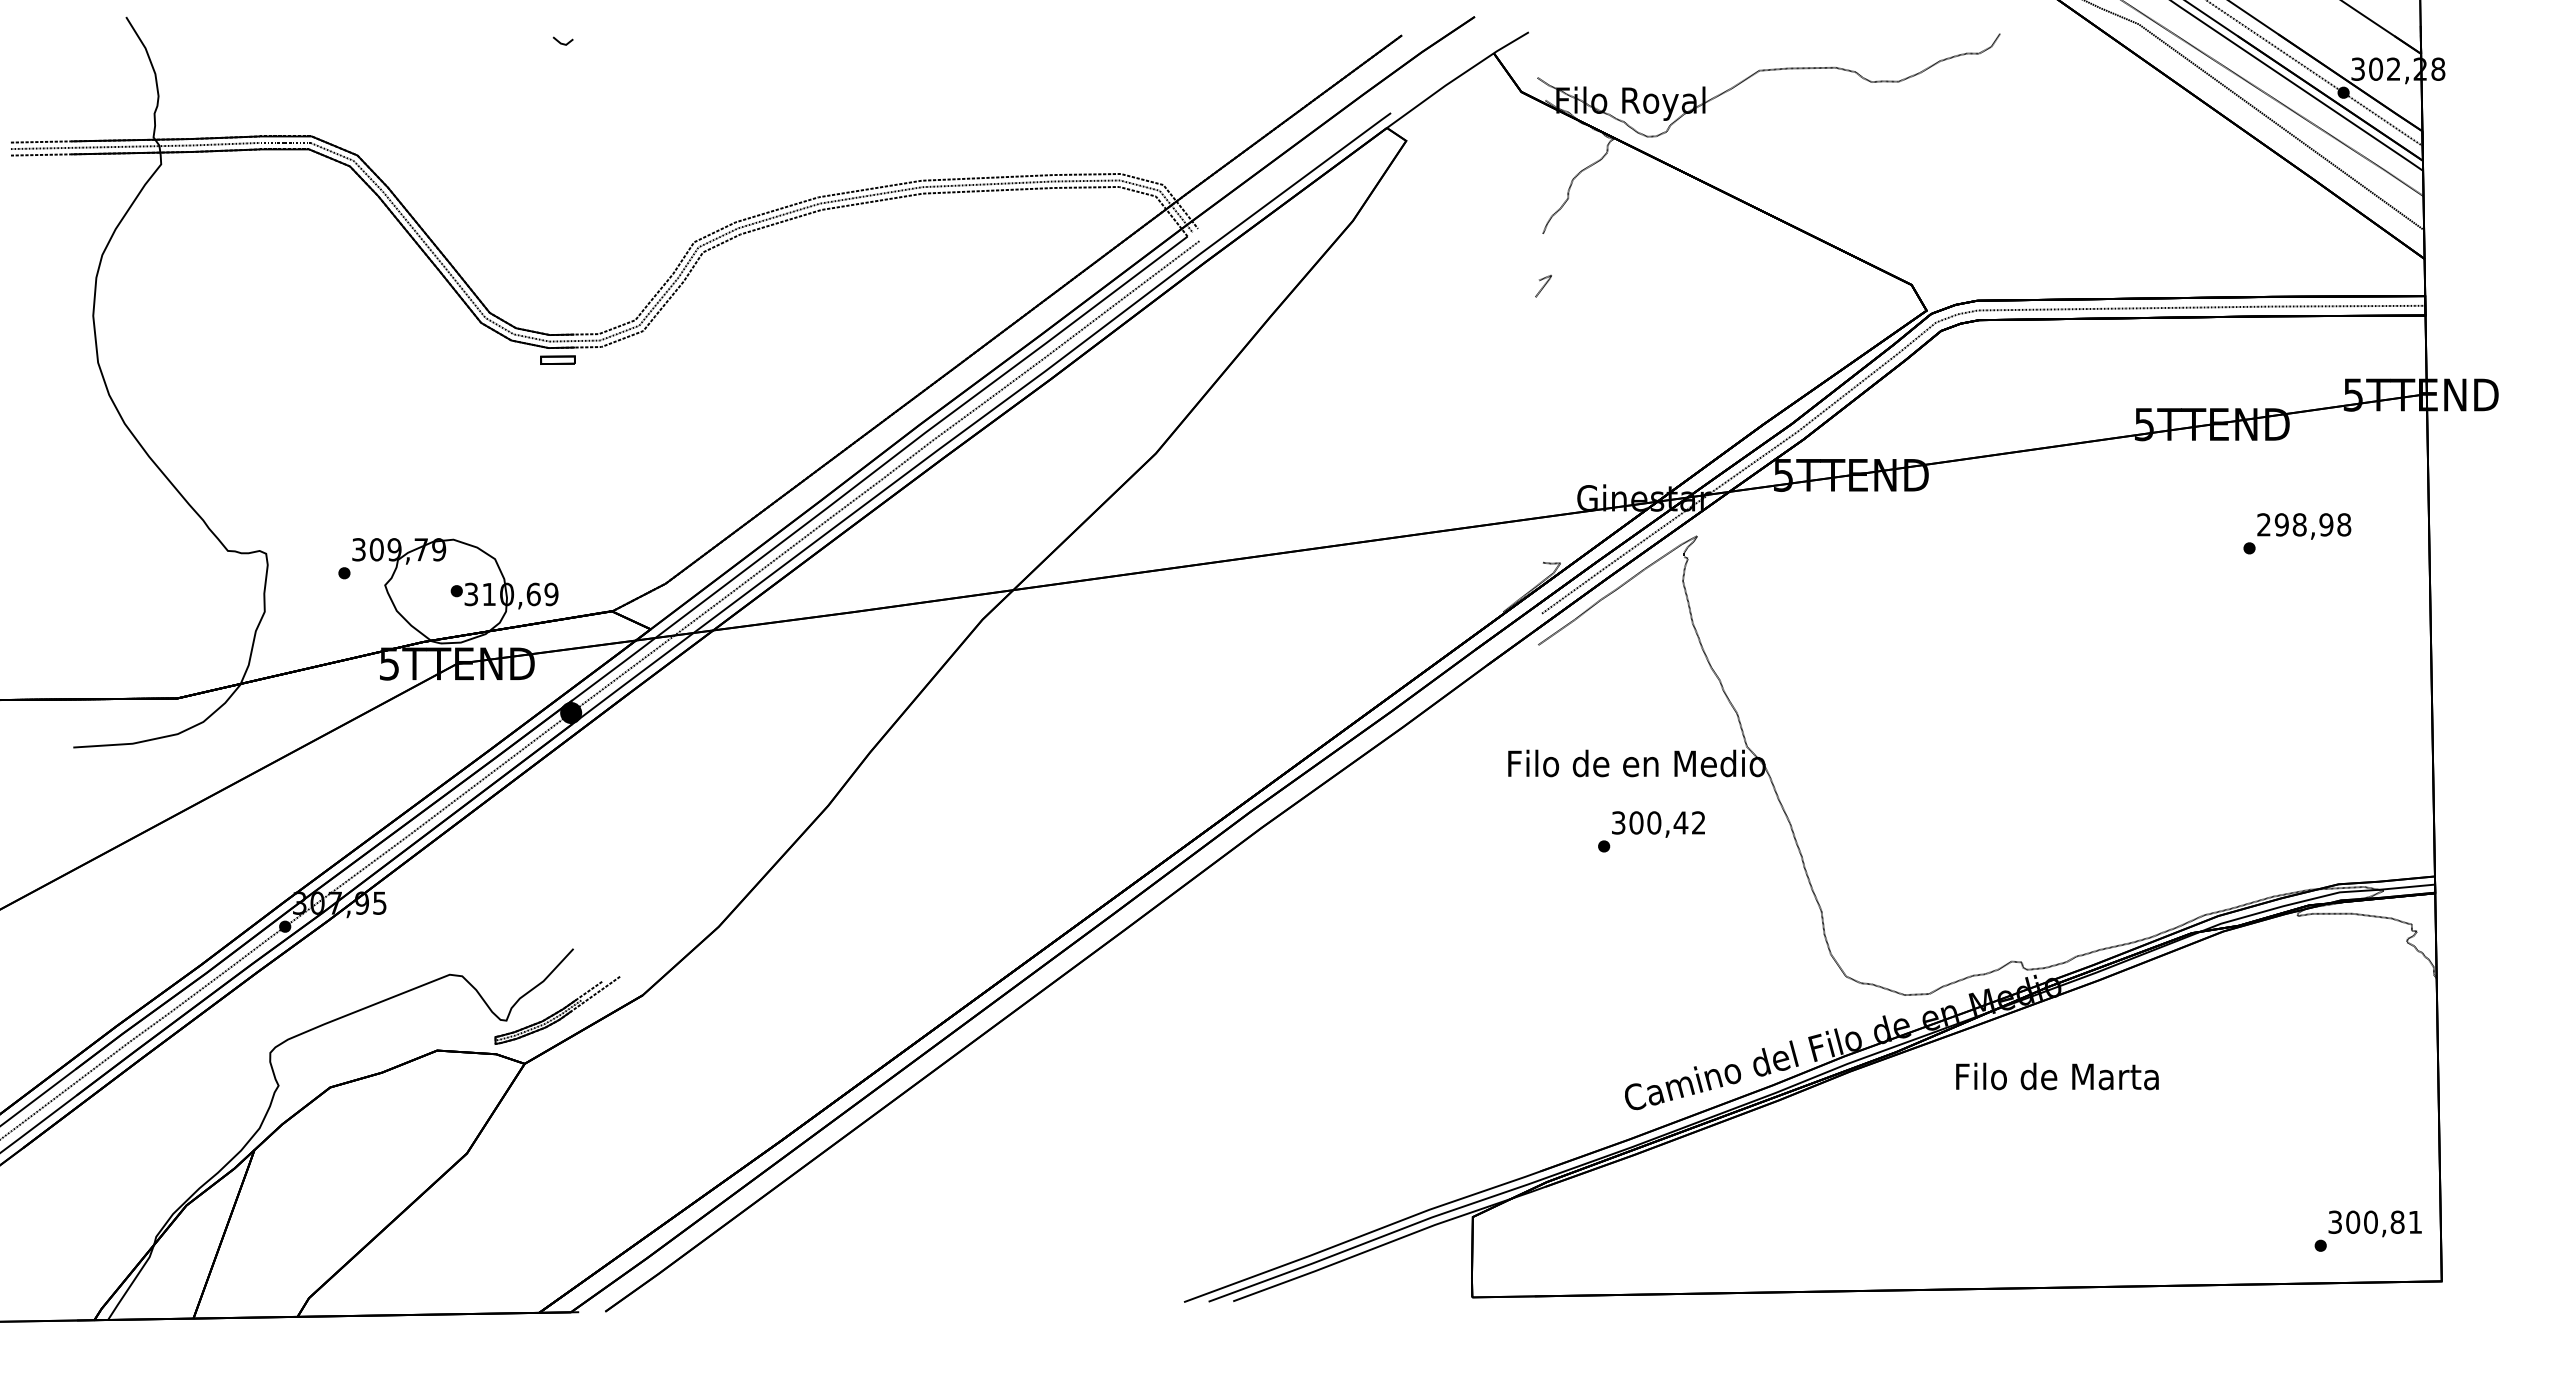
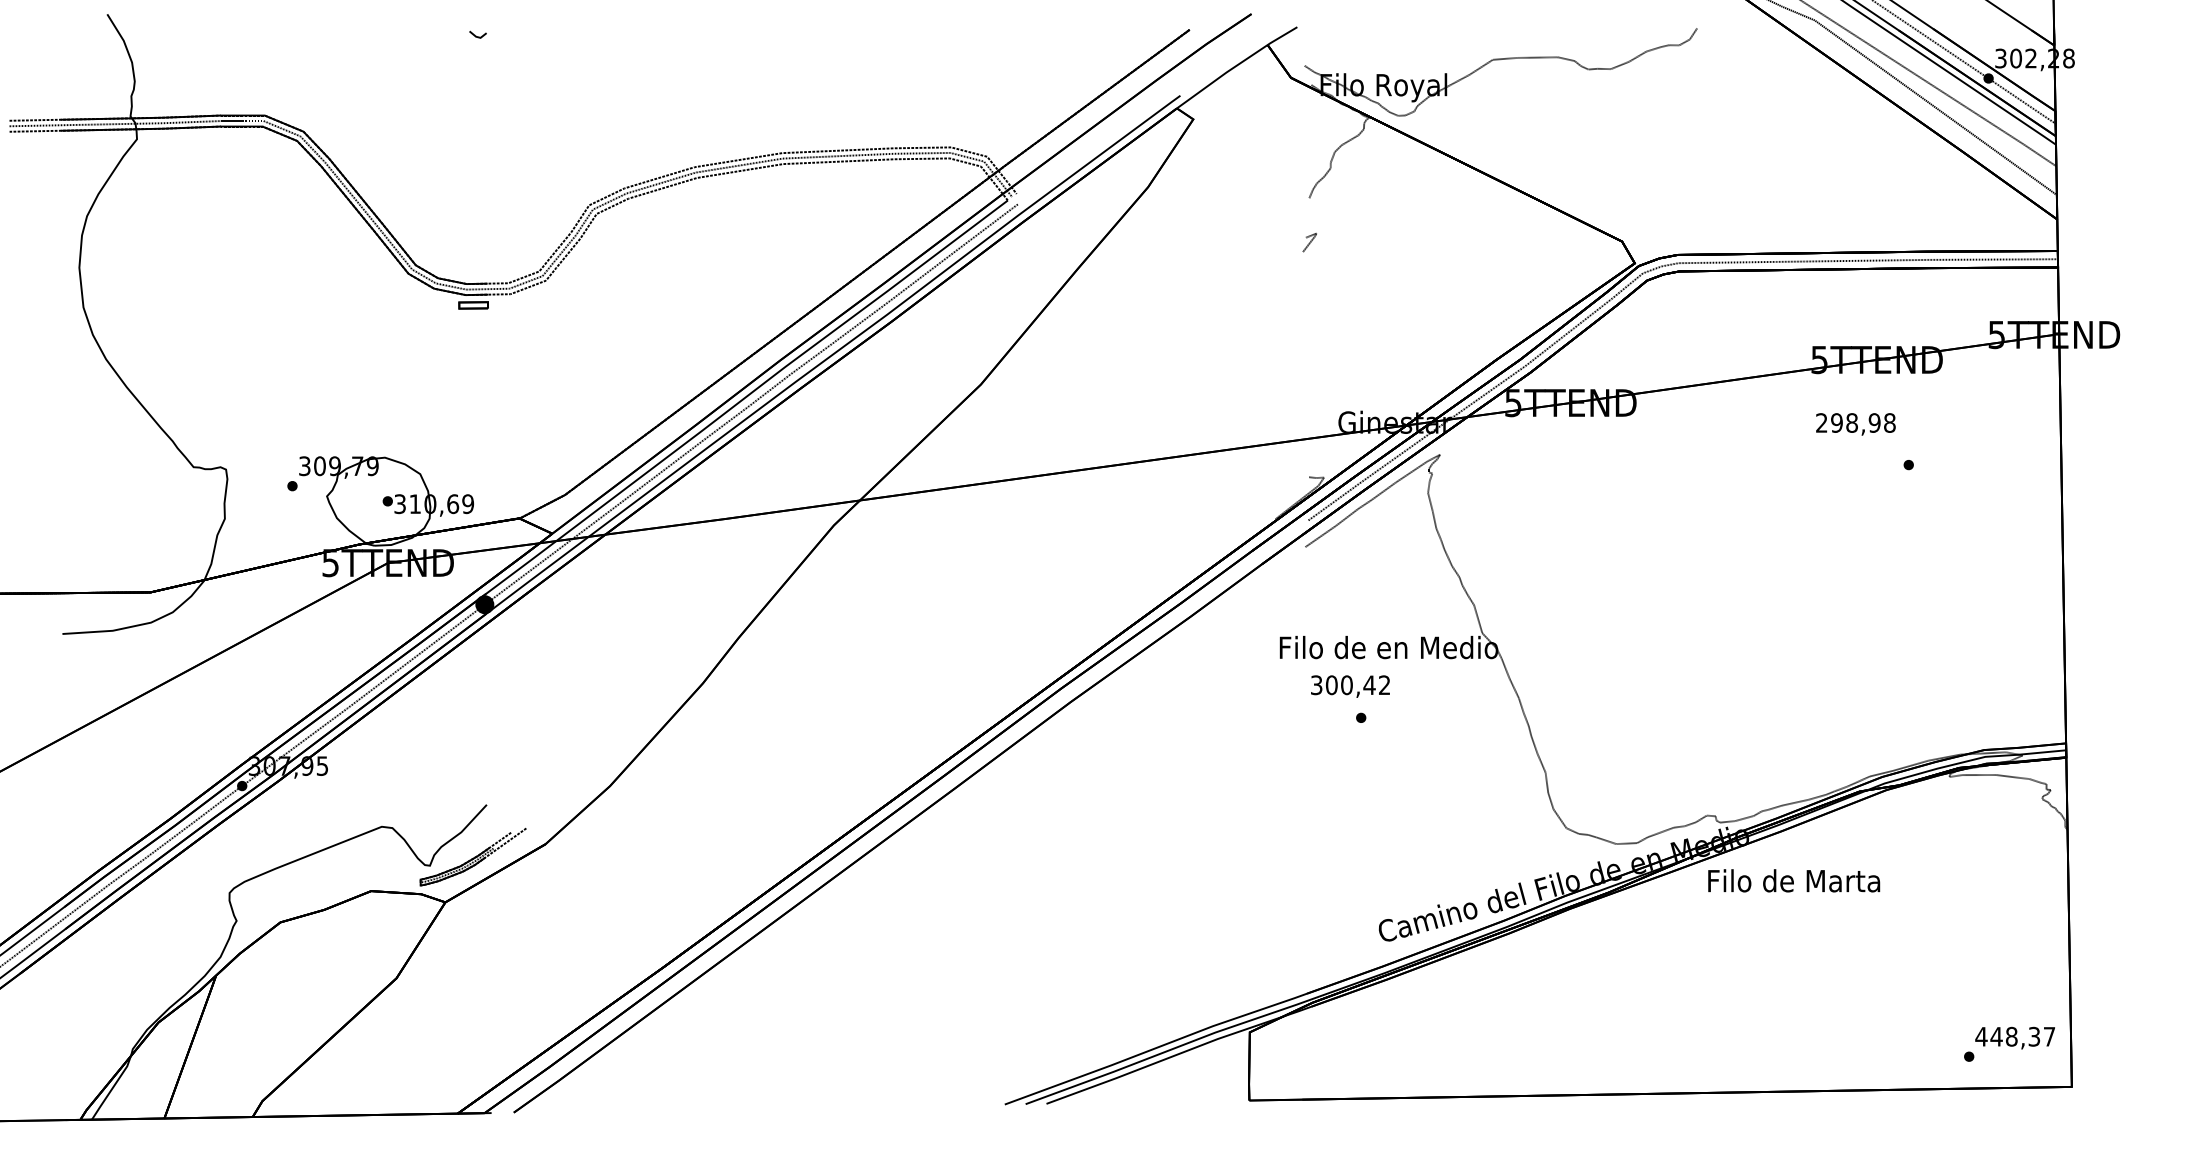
text: (2304, 526) -> (1856, 424), moved
text: (1658, 824) -> (1350, 686), moved
text: (2057, 1076) -> (1794, 880), moved
text: (2374, 1221) -> (2014, 1036), 300,81 -> 448,37

